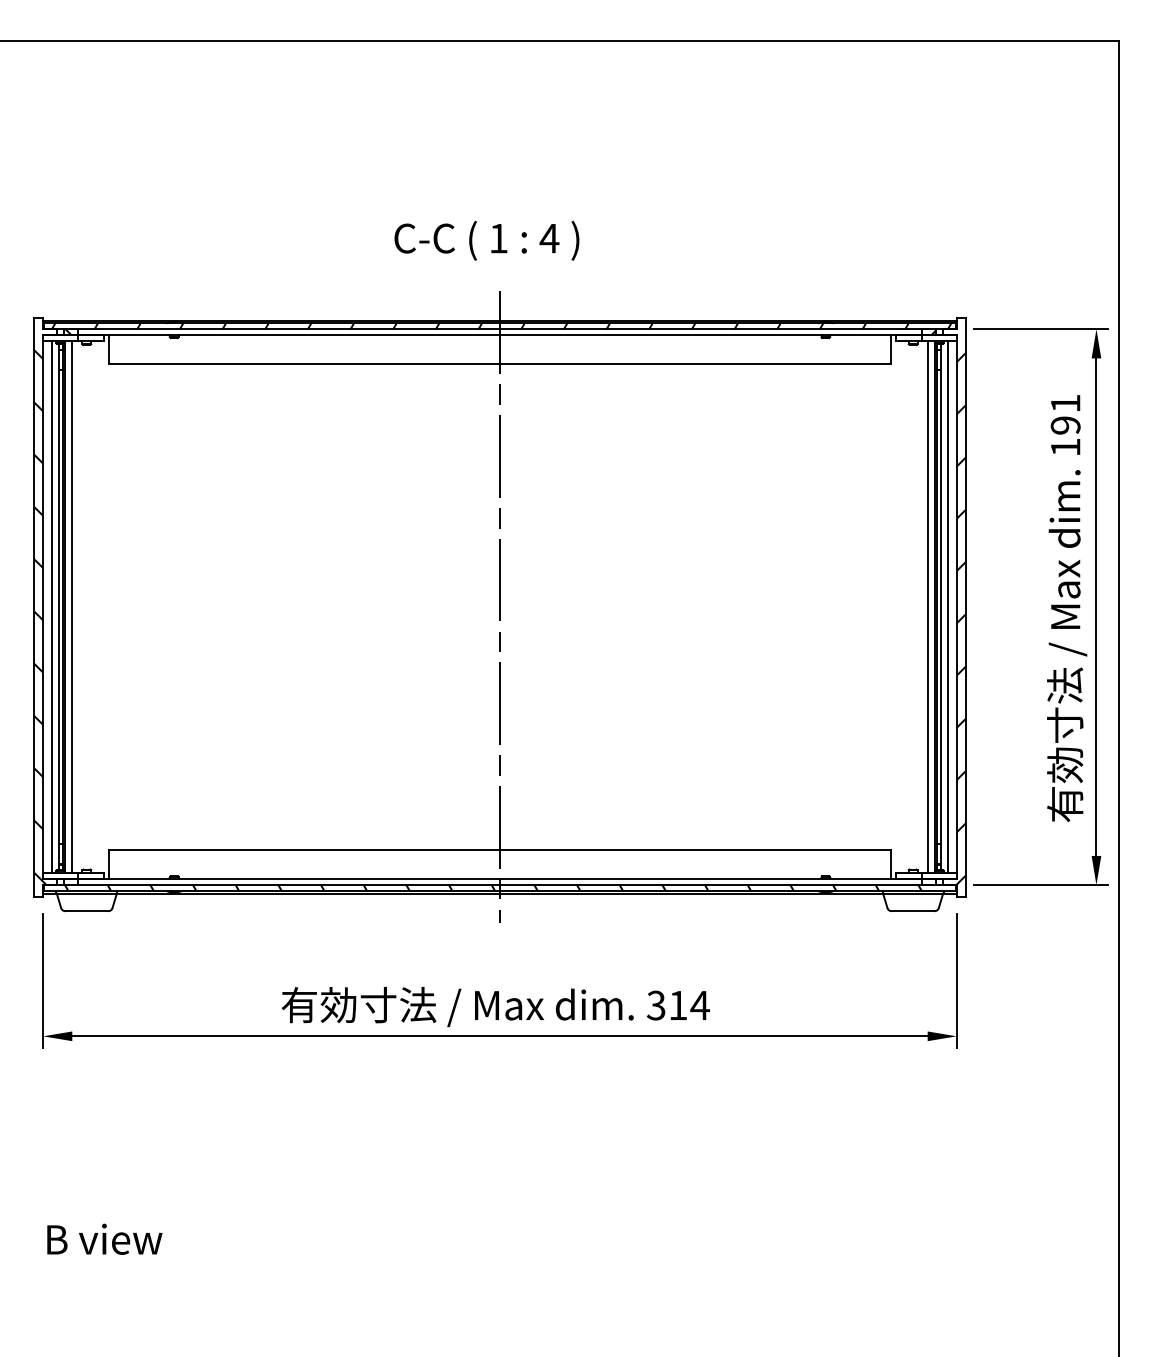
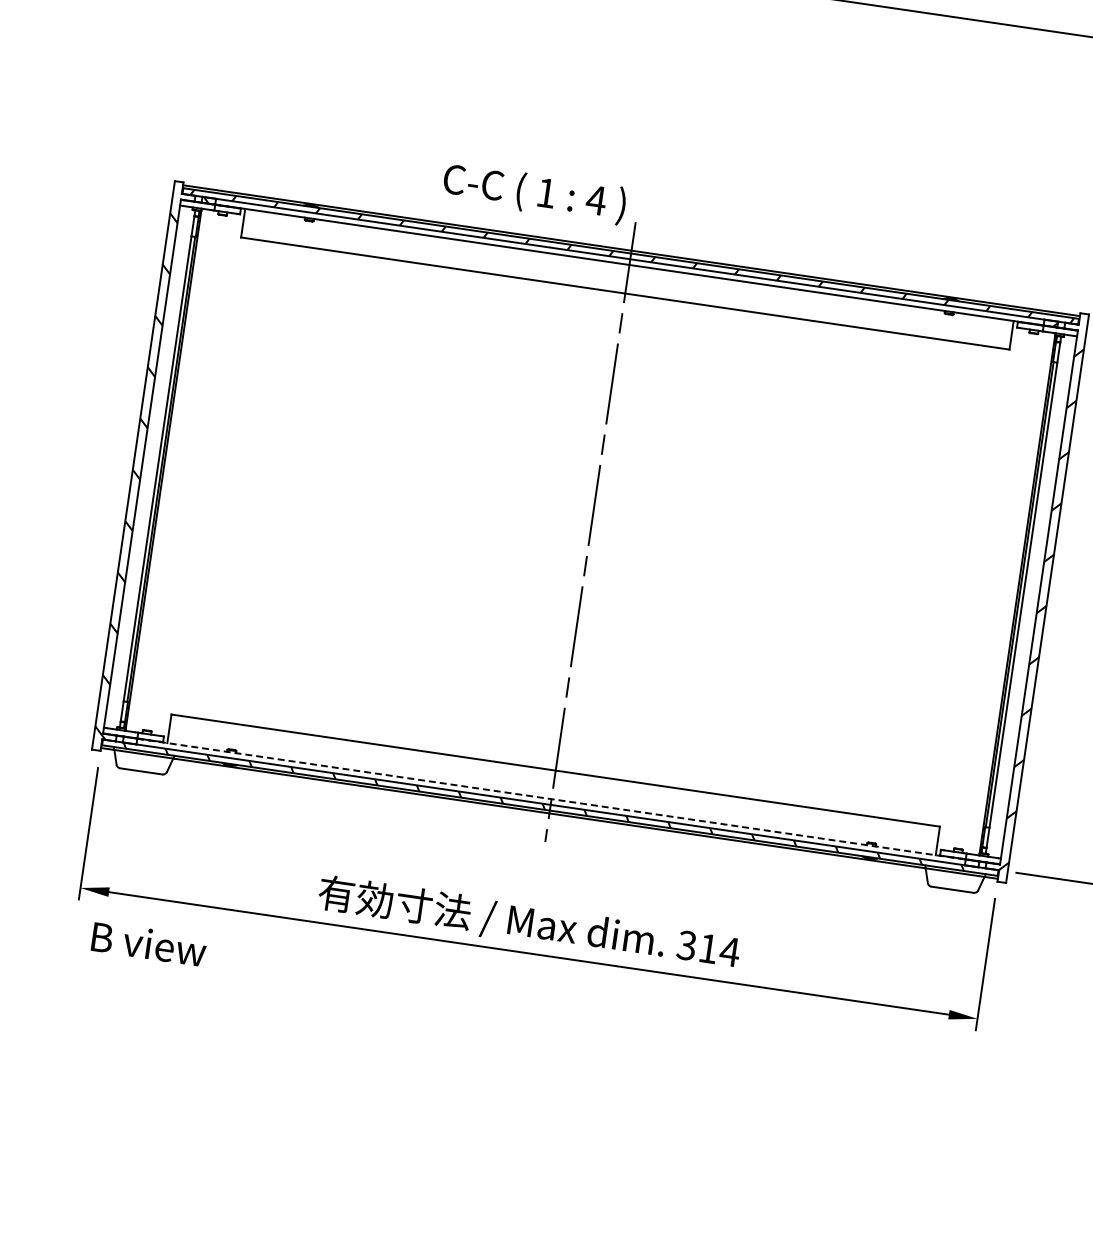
text: (486, 240) -> (534, 193), moved
line: (51, 607) -> (150, 468), removed
line: (72, 607) -> (170, 471), removed
line: (927, 607) -> (1010, 593), removed
line: (948, 607) -> (1030, 596), removed
line: (499, 879) -> (551, 799), solid -> dashed
text: (104, 1238) -> (149, 943), moved

